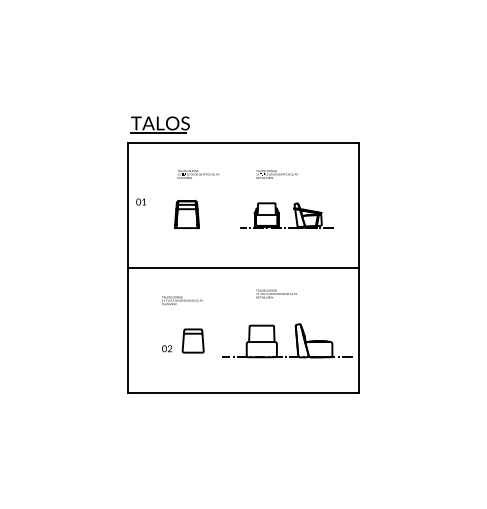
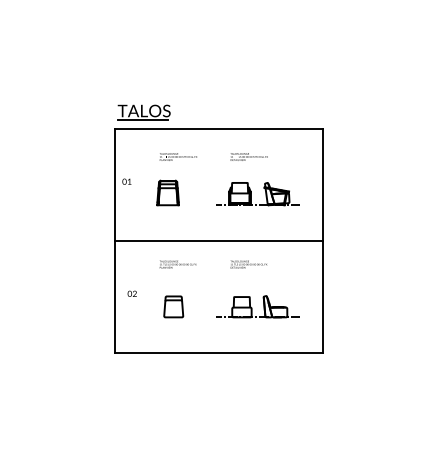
text: (181, 300) -> (177, 264), moved
part: (286, 340) -> (257, 306), size x0.71
text: (166, 348) -> (131, 293), moved

